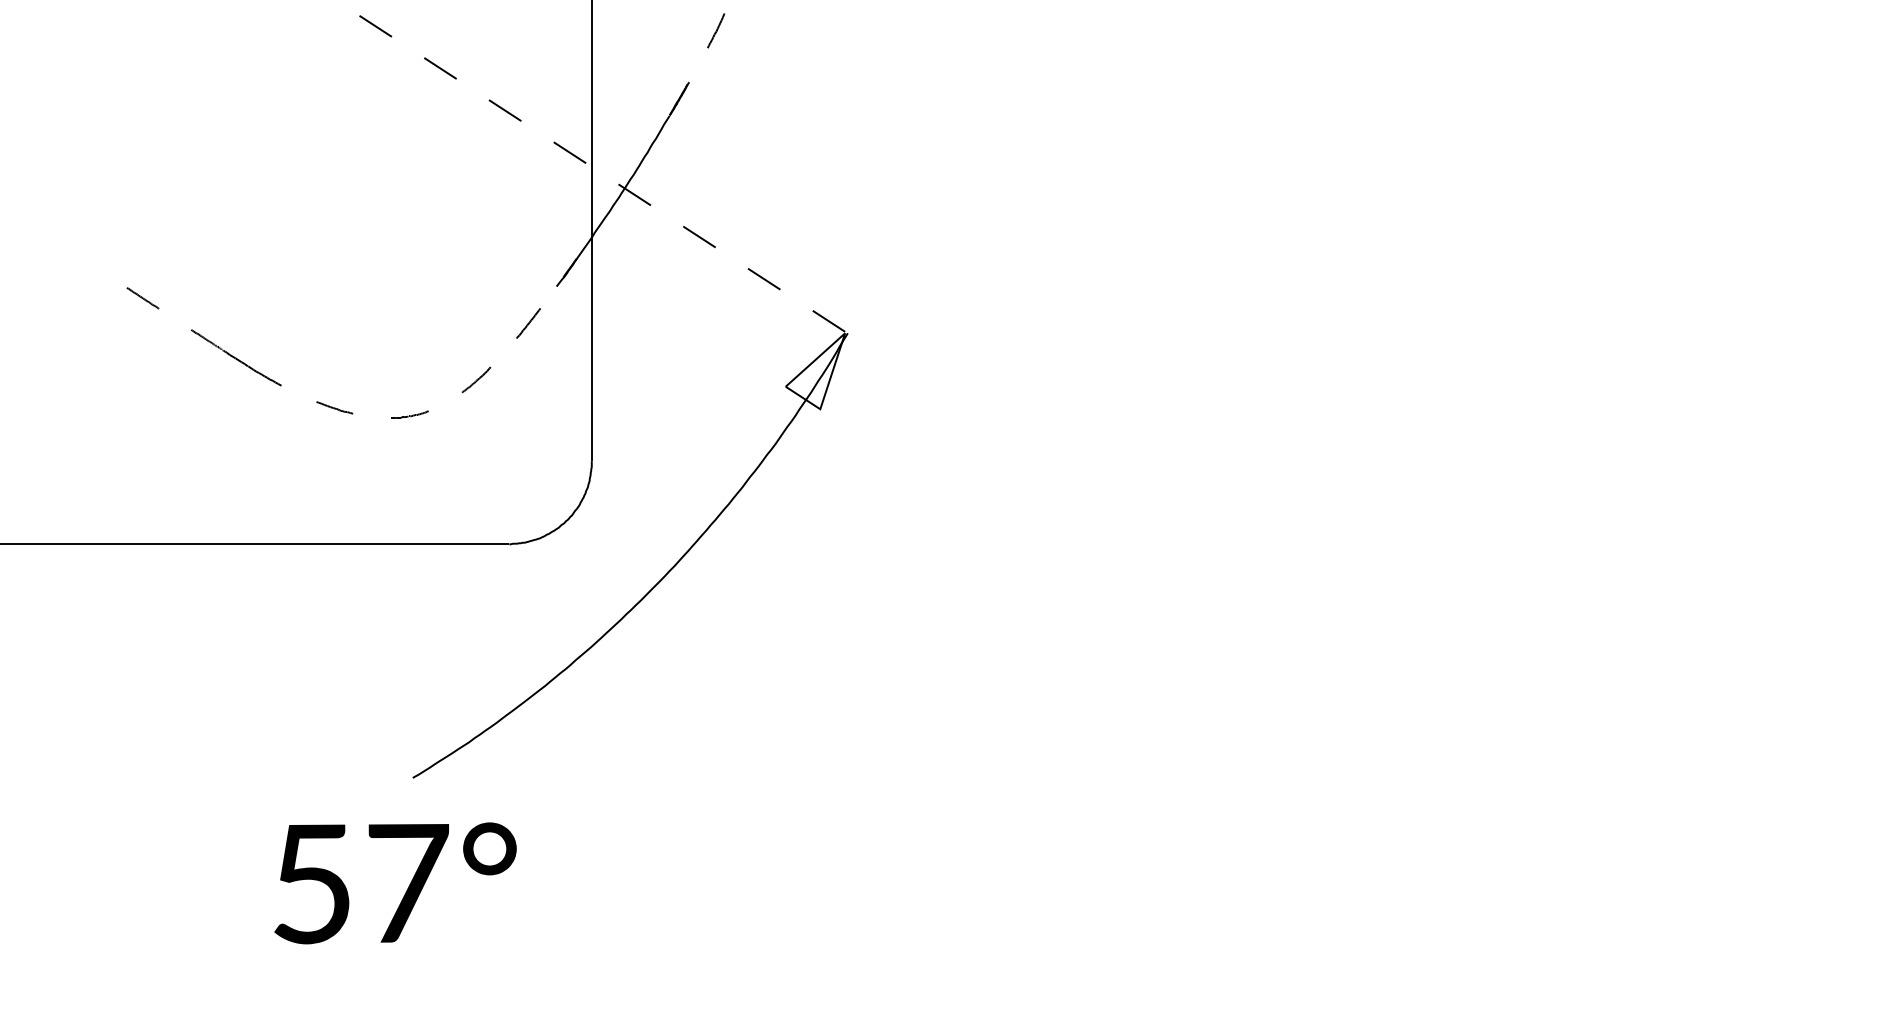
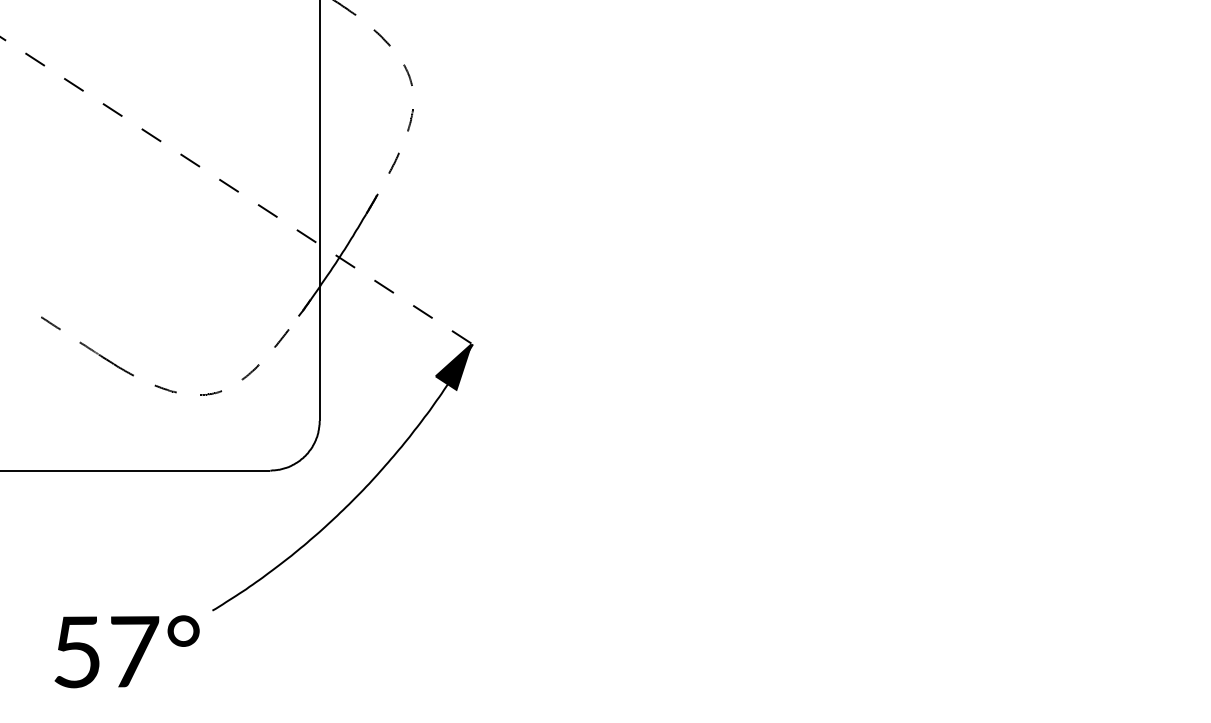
fill: (815, 370) -> (453, 366), added
text: (394, 882) -> (126, 651), moved

